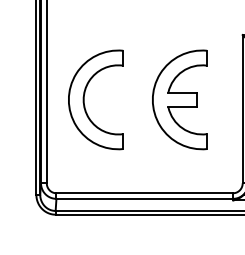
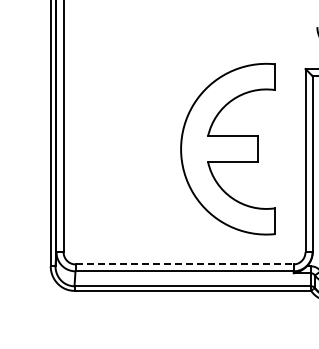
part: (84, 99) -> (110, 148), removed
part: (179, 99) -> (227, 148), size x1.4
line: (145, 193) -> (185, 264), solid -> dashed

